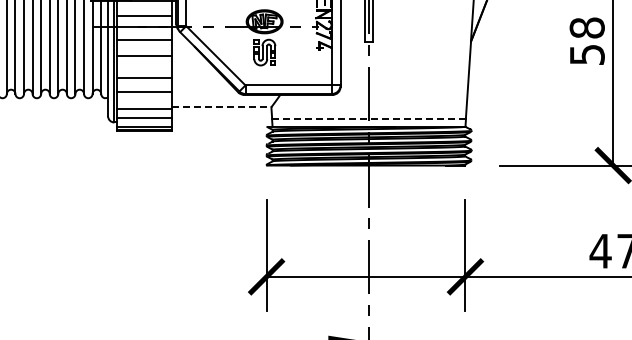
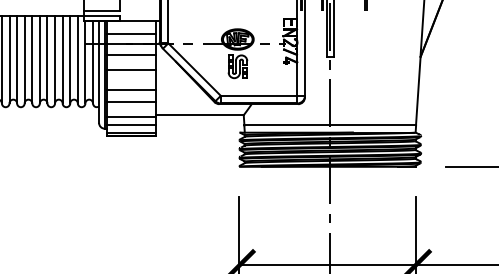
line: (221, 107) -> (199, 115), dashed -> solid
line: (369, 118) -> (330, 125), dashed -> solid

